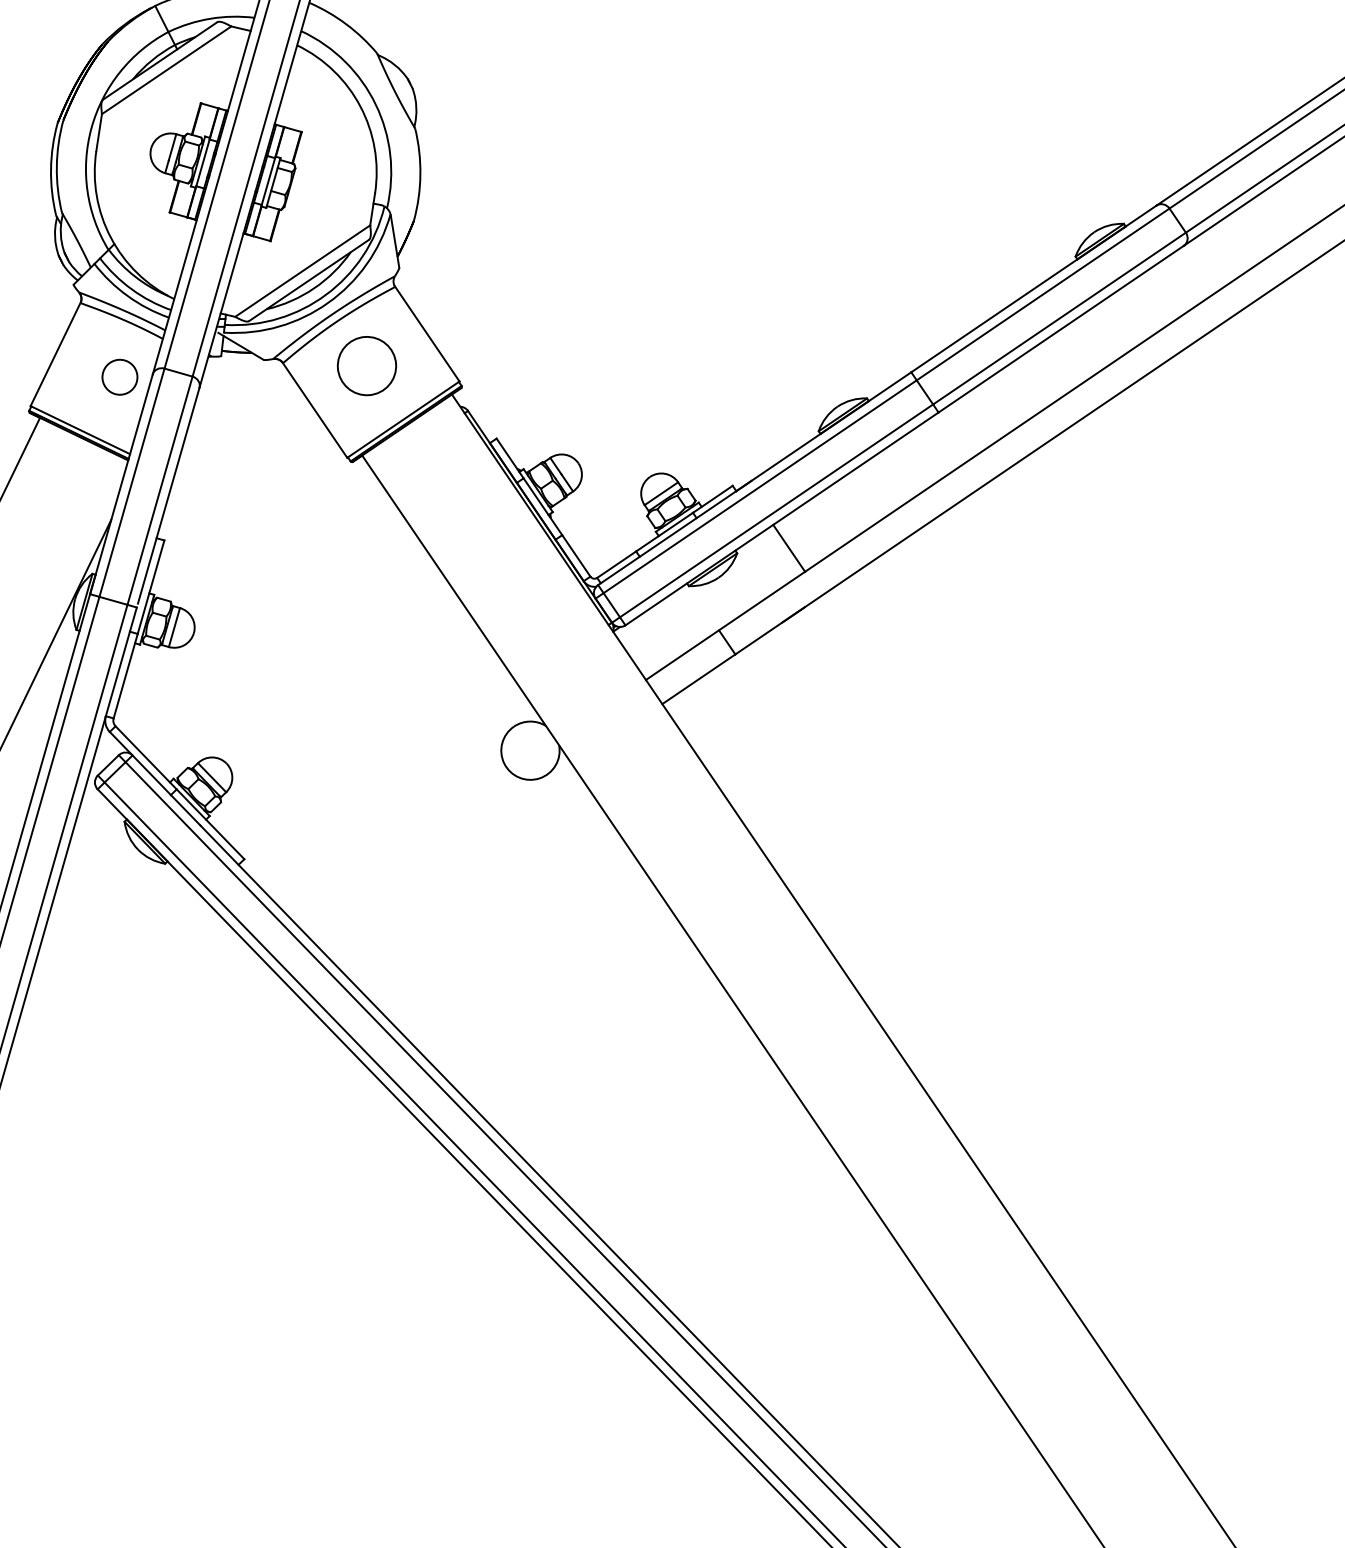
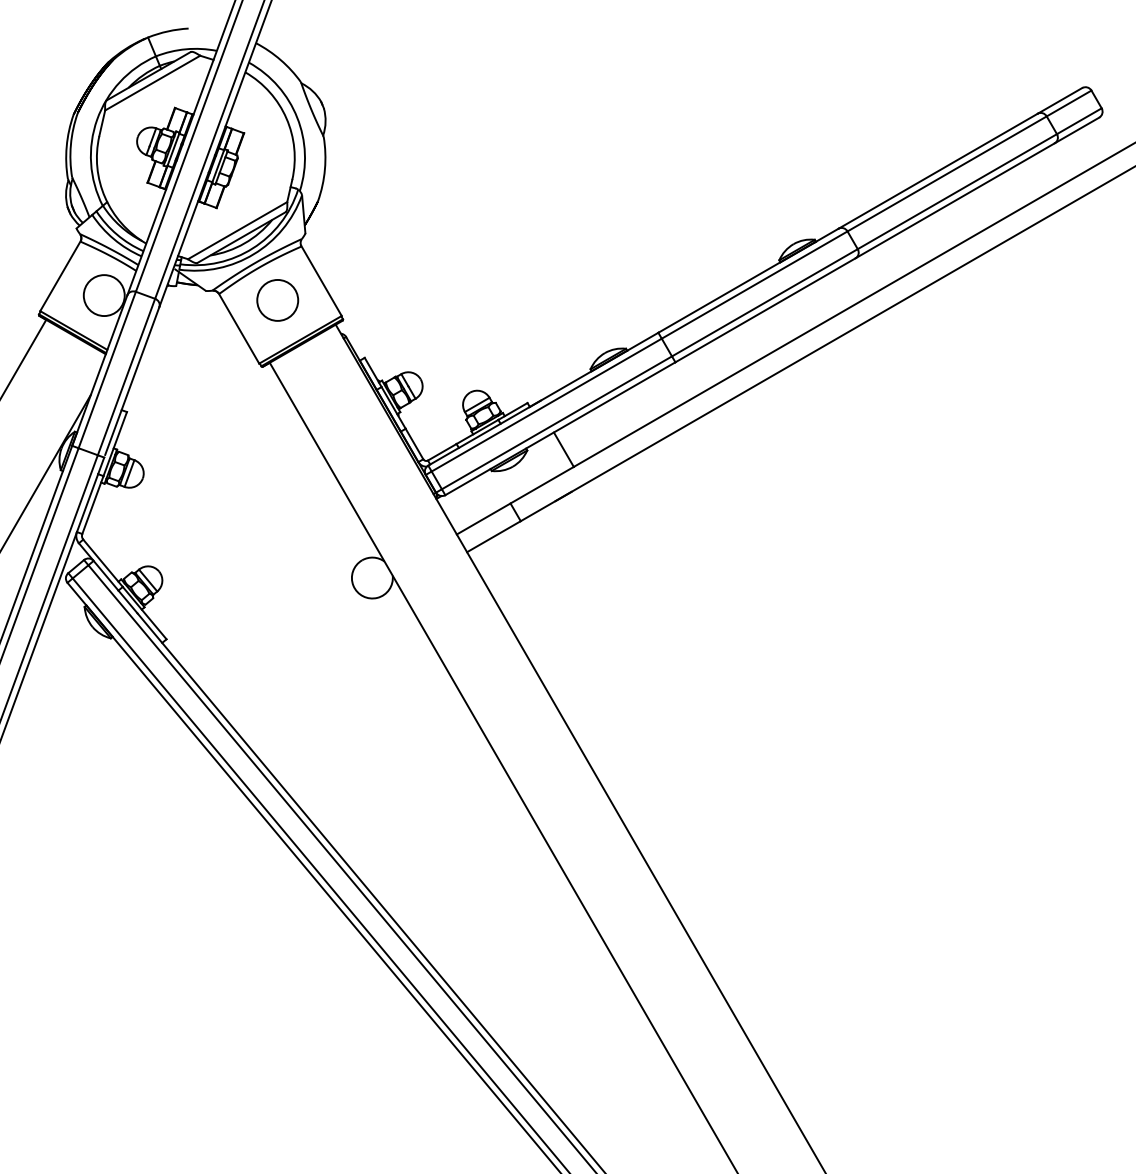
circle: (118, 377) -> (103, 295), size x1.67

